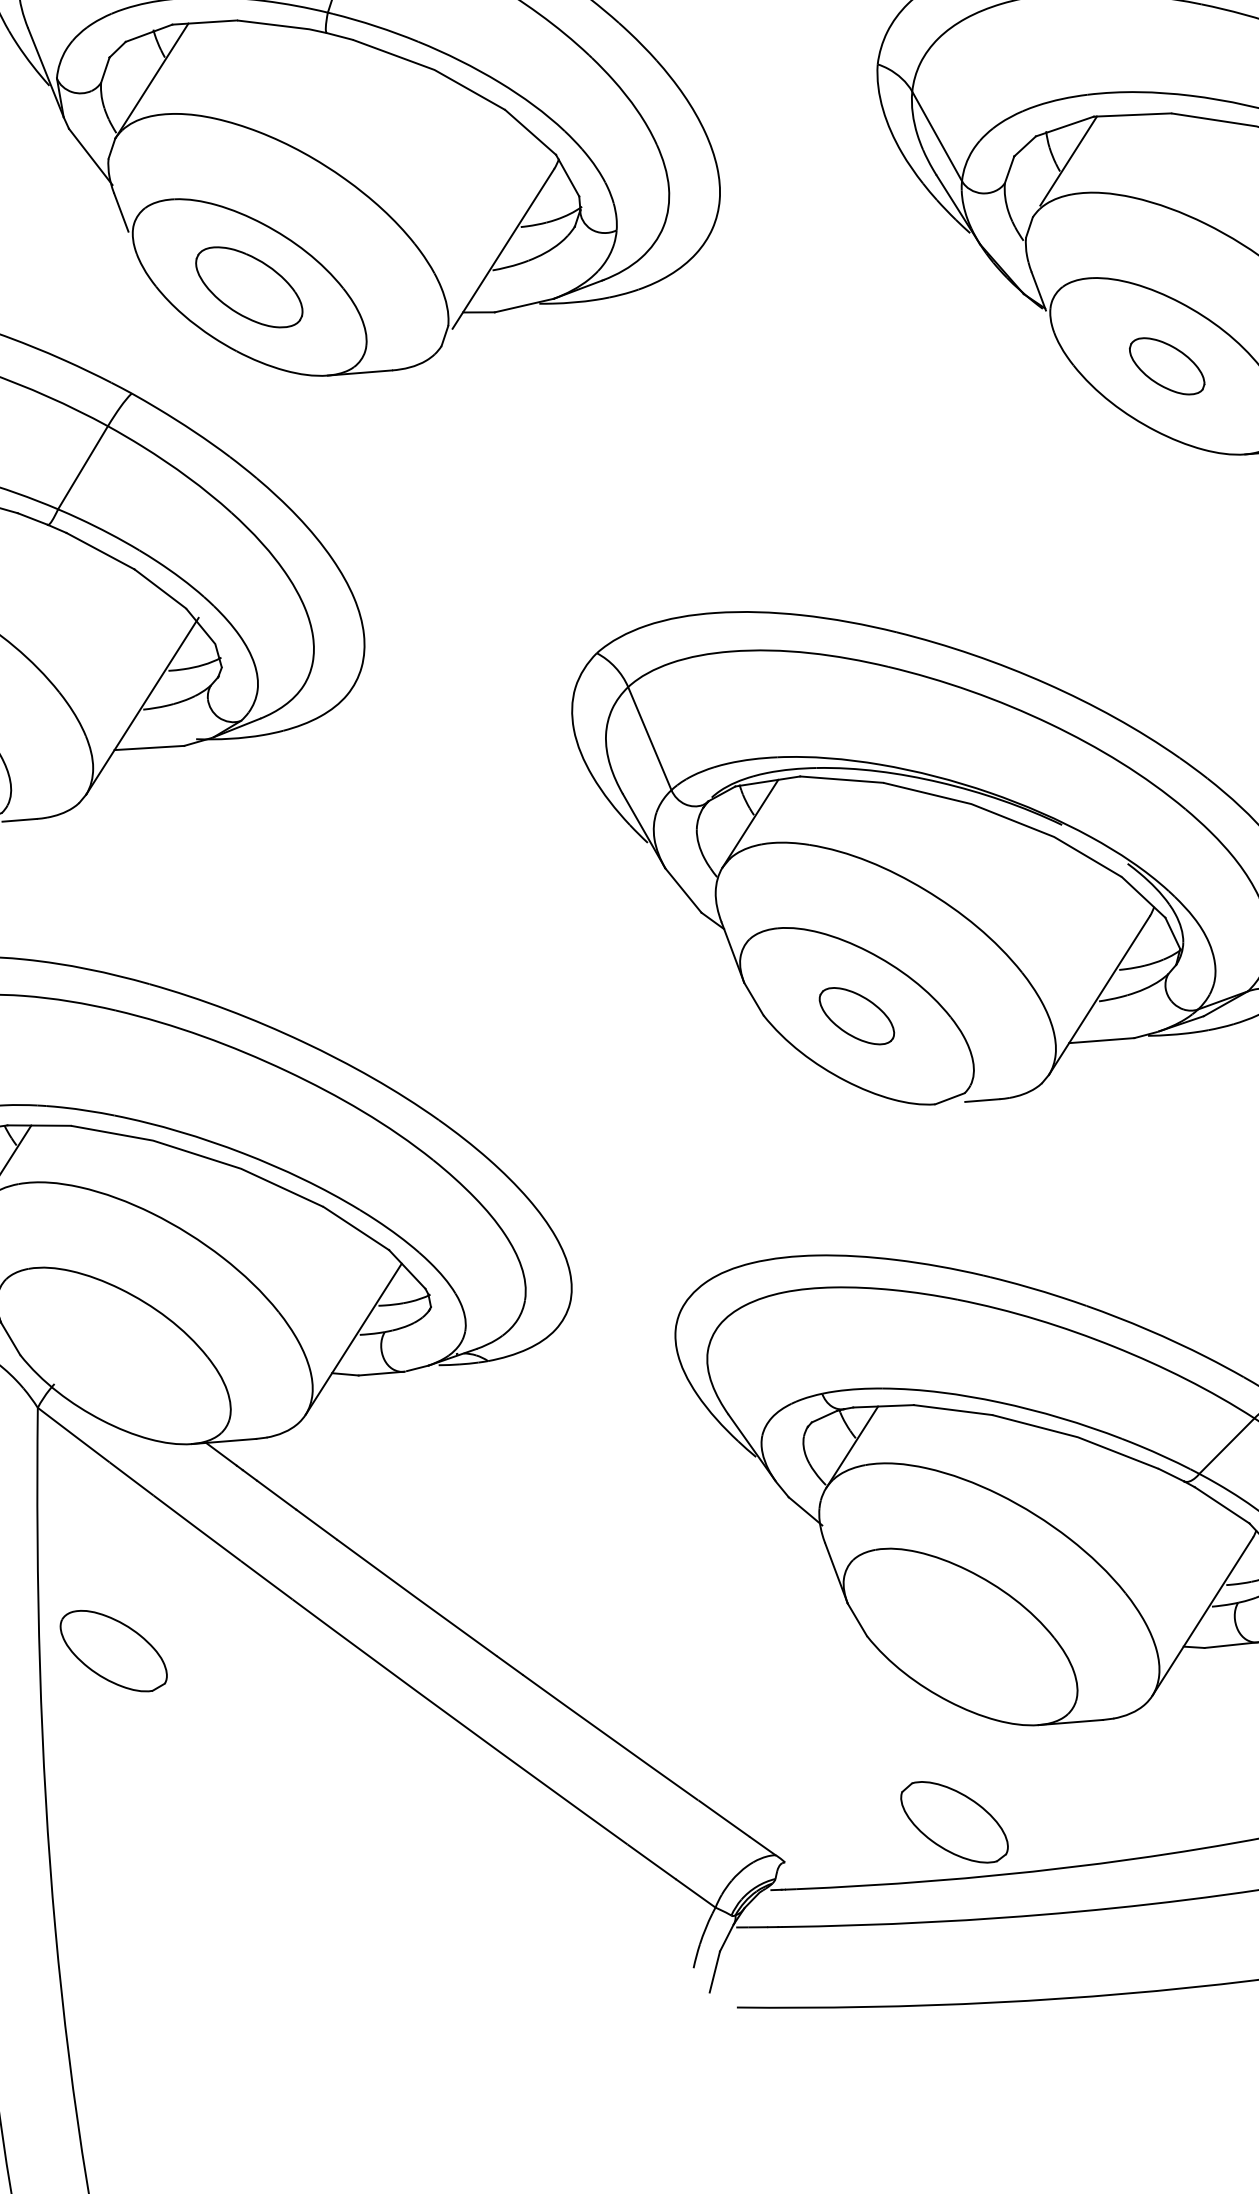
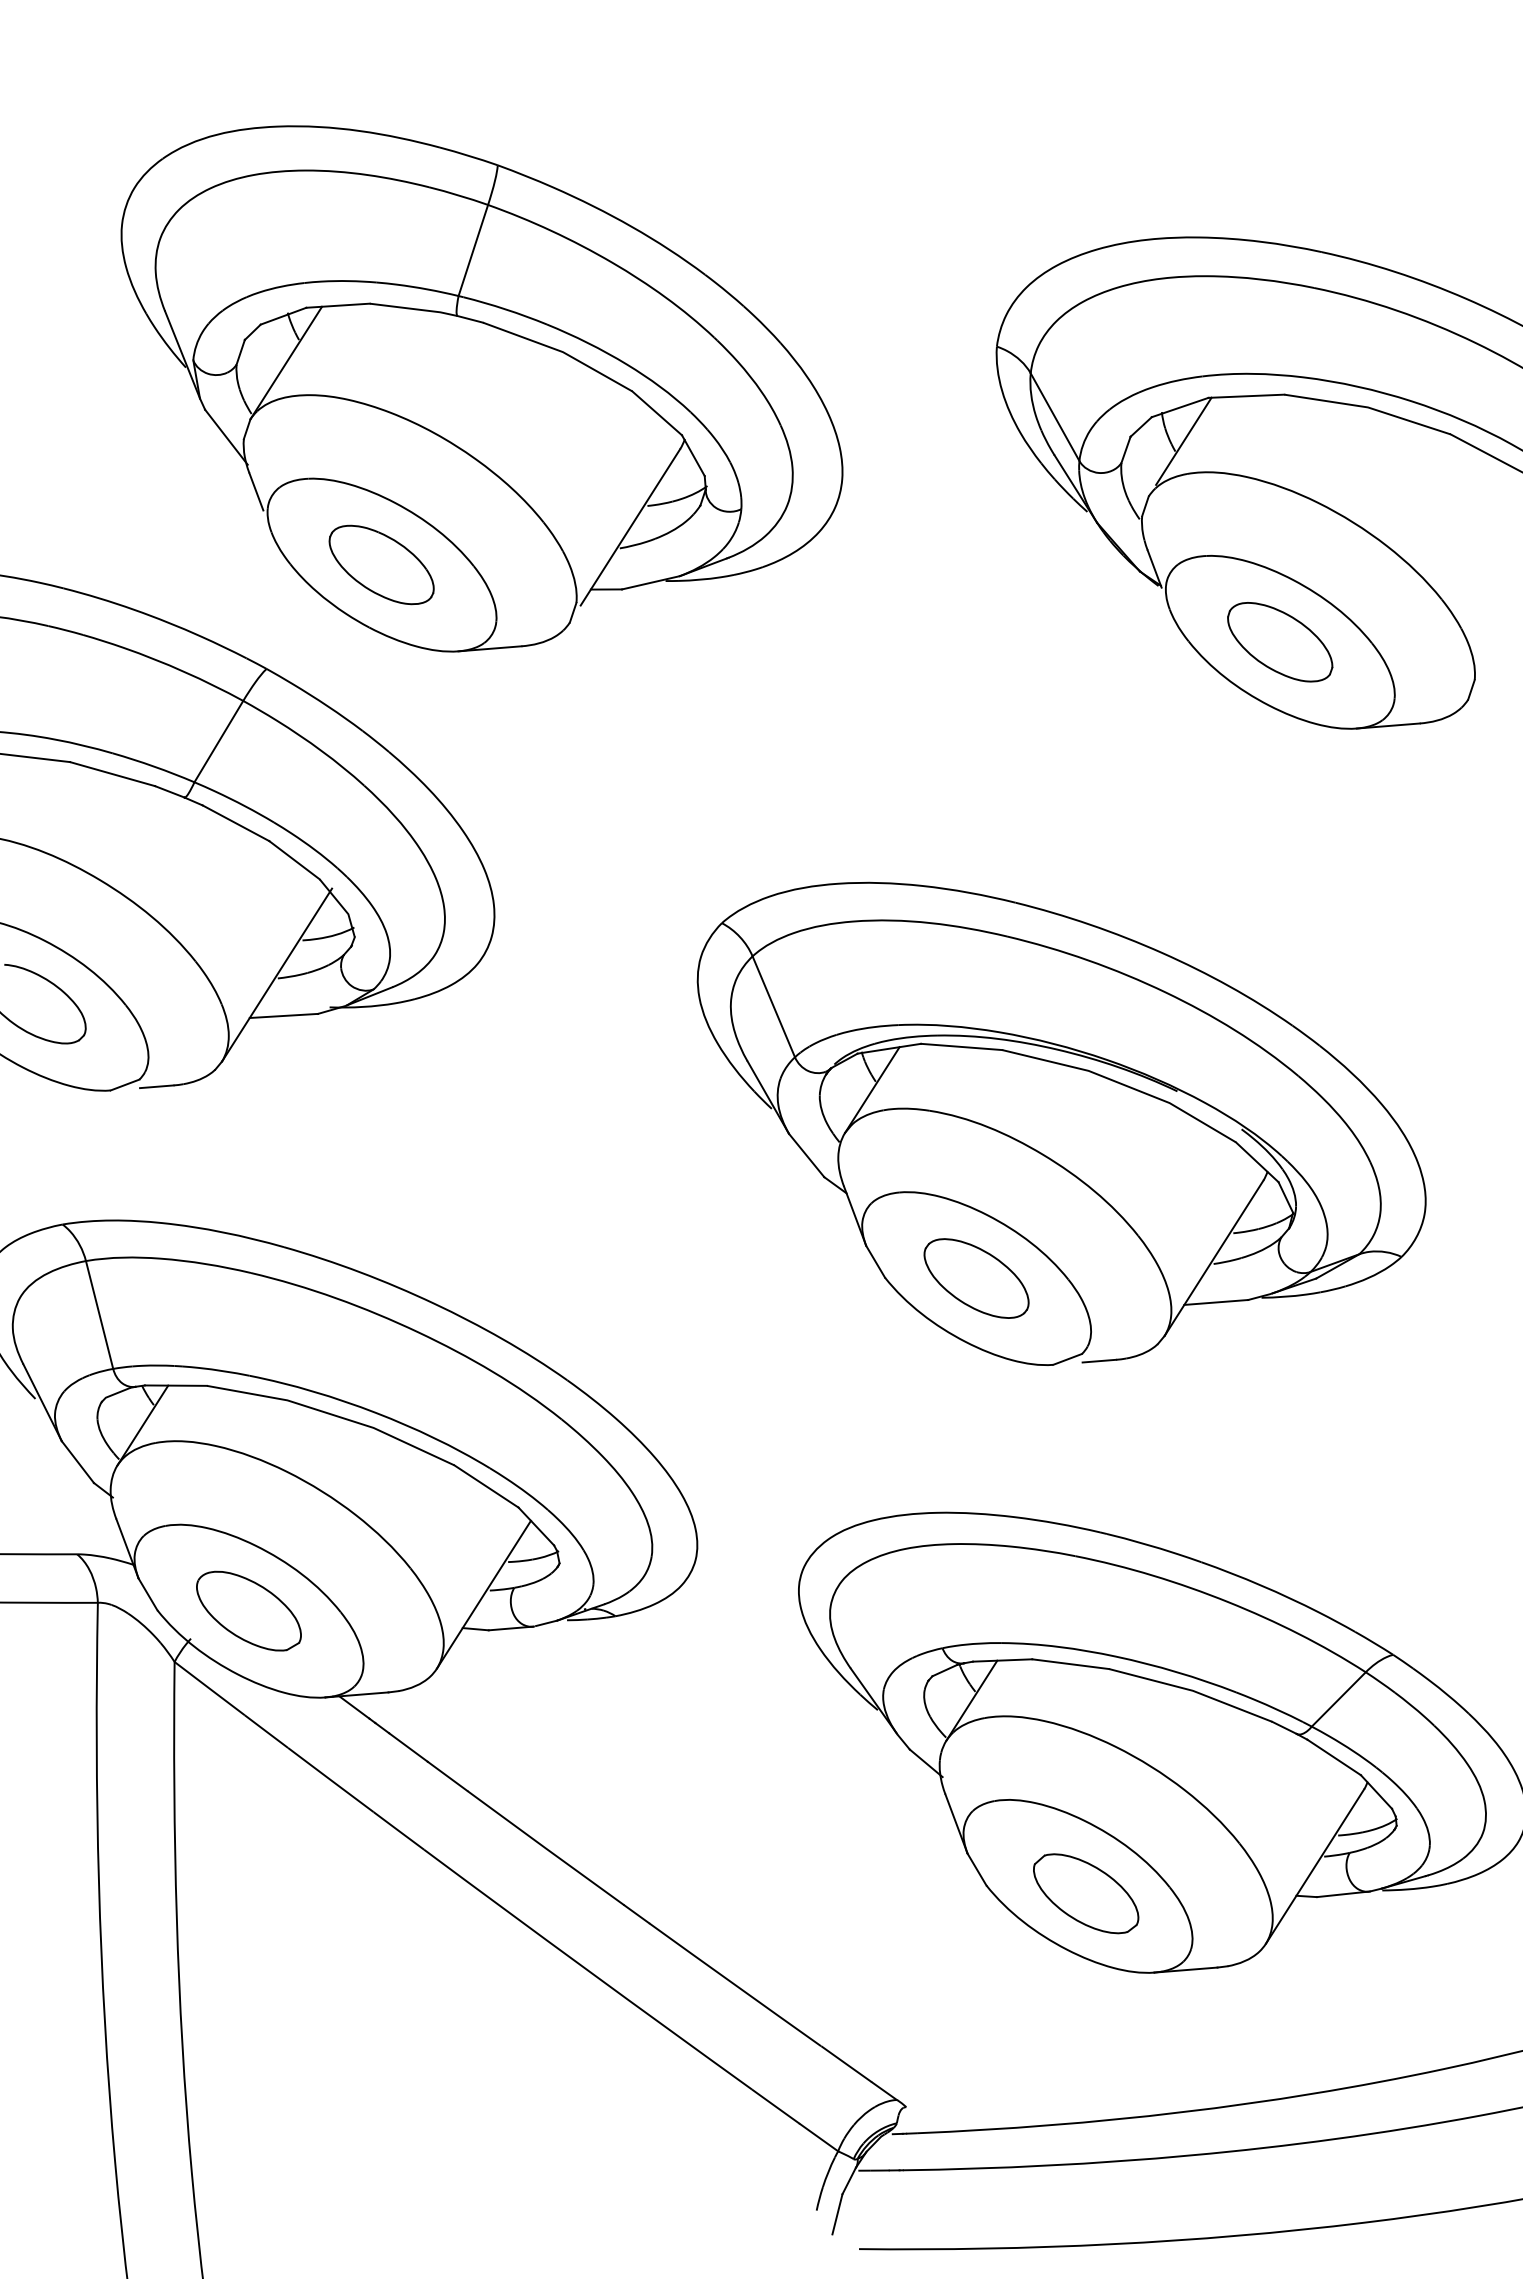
part: (1167, 366) -> (1280, 642), size x1.43
part: (856, 1016) -> (976, 1278), size x1.43
part: (113, 1650) -> (248, 1610), moved
part: (954, 1822) -> (1086, 1893), moved

